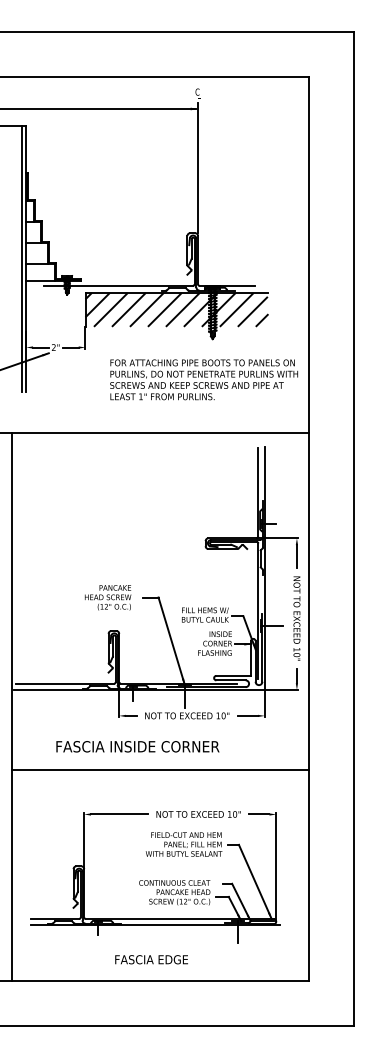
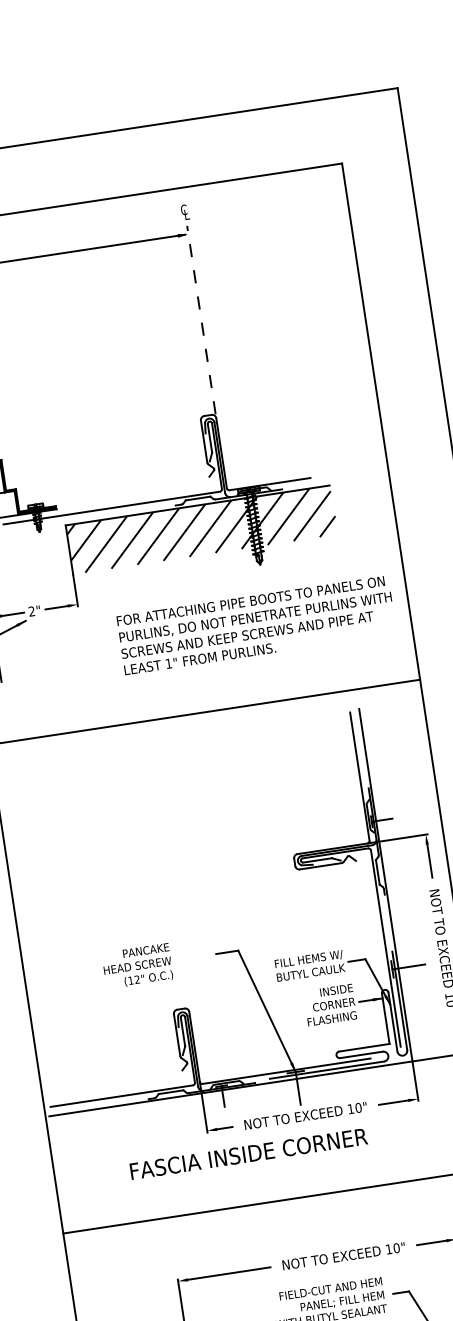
line: (198, 167) -> (201, 318), solid -> dashed
text: (108, 597) -> (138, 965), moved
text: (137, 746) -> (248, 1153), moved

